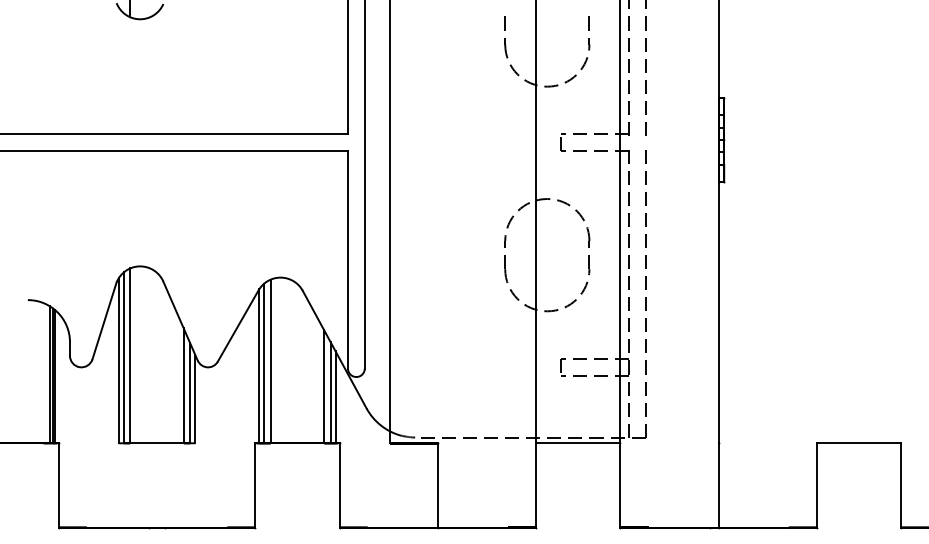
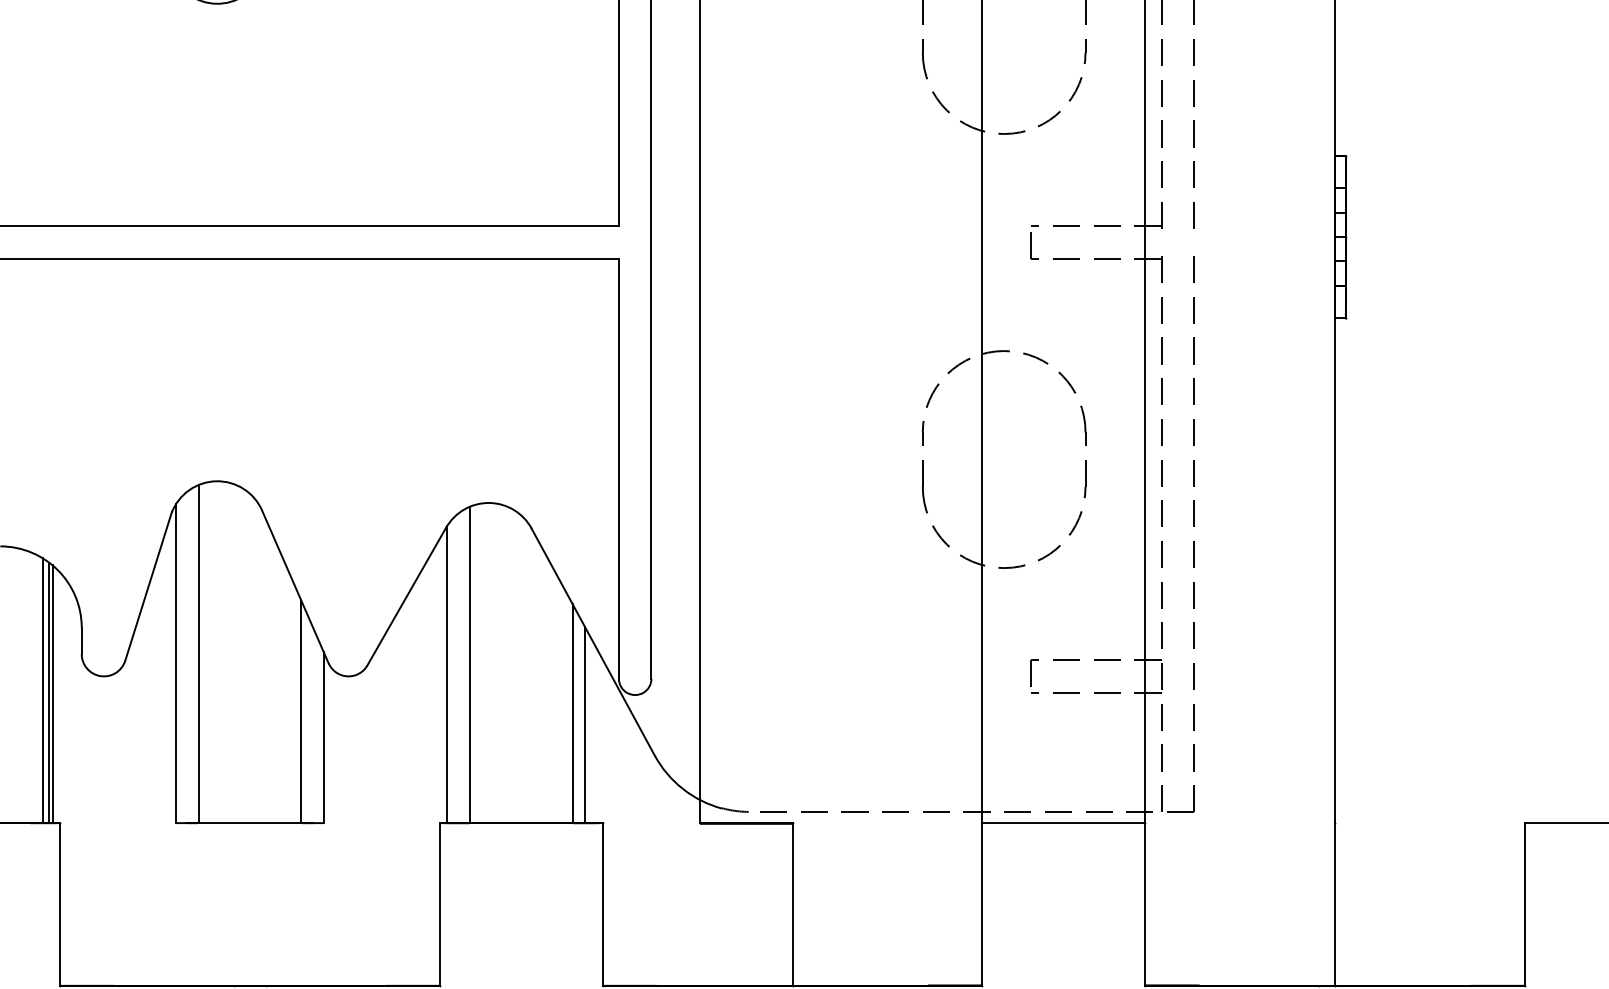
line: (123, 357) -> (185, 657), removed
line: (264, 363) -> (457, 668), removed
line: (190, 393) -> (314, 726), removed
line: (335, 397) -> (594, 734), removed

